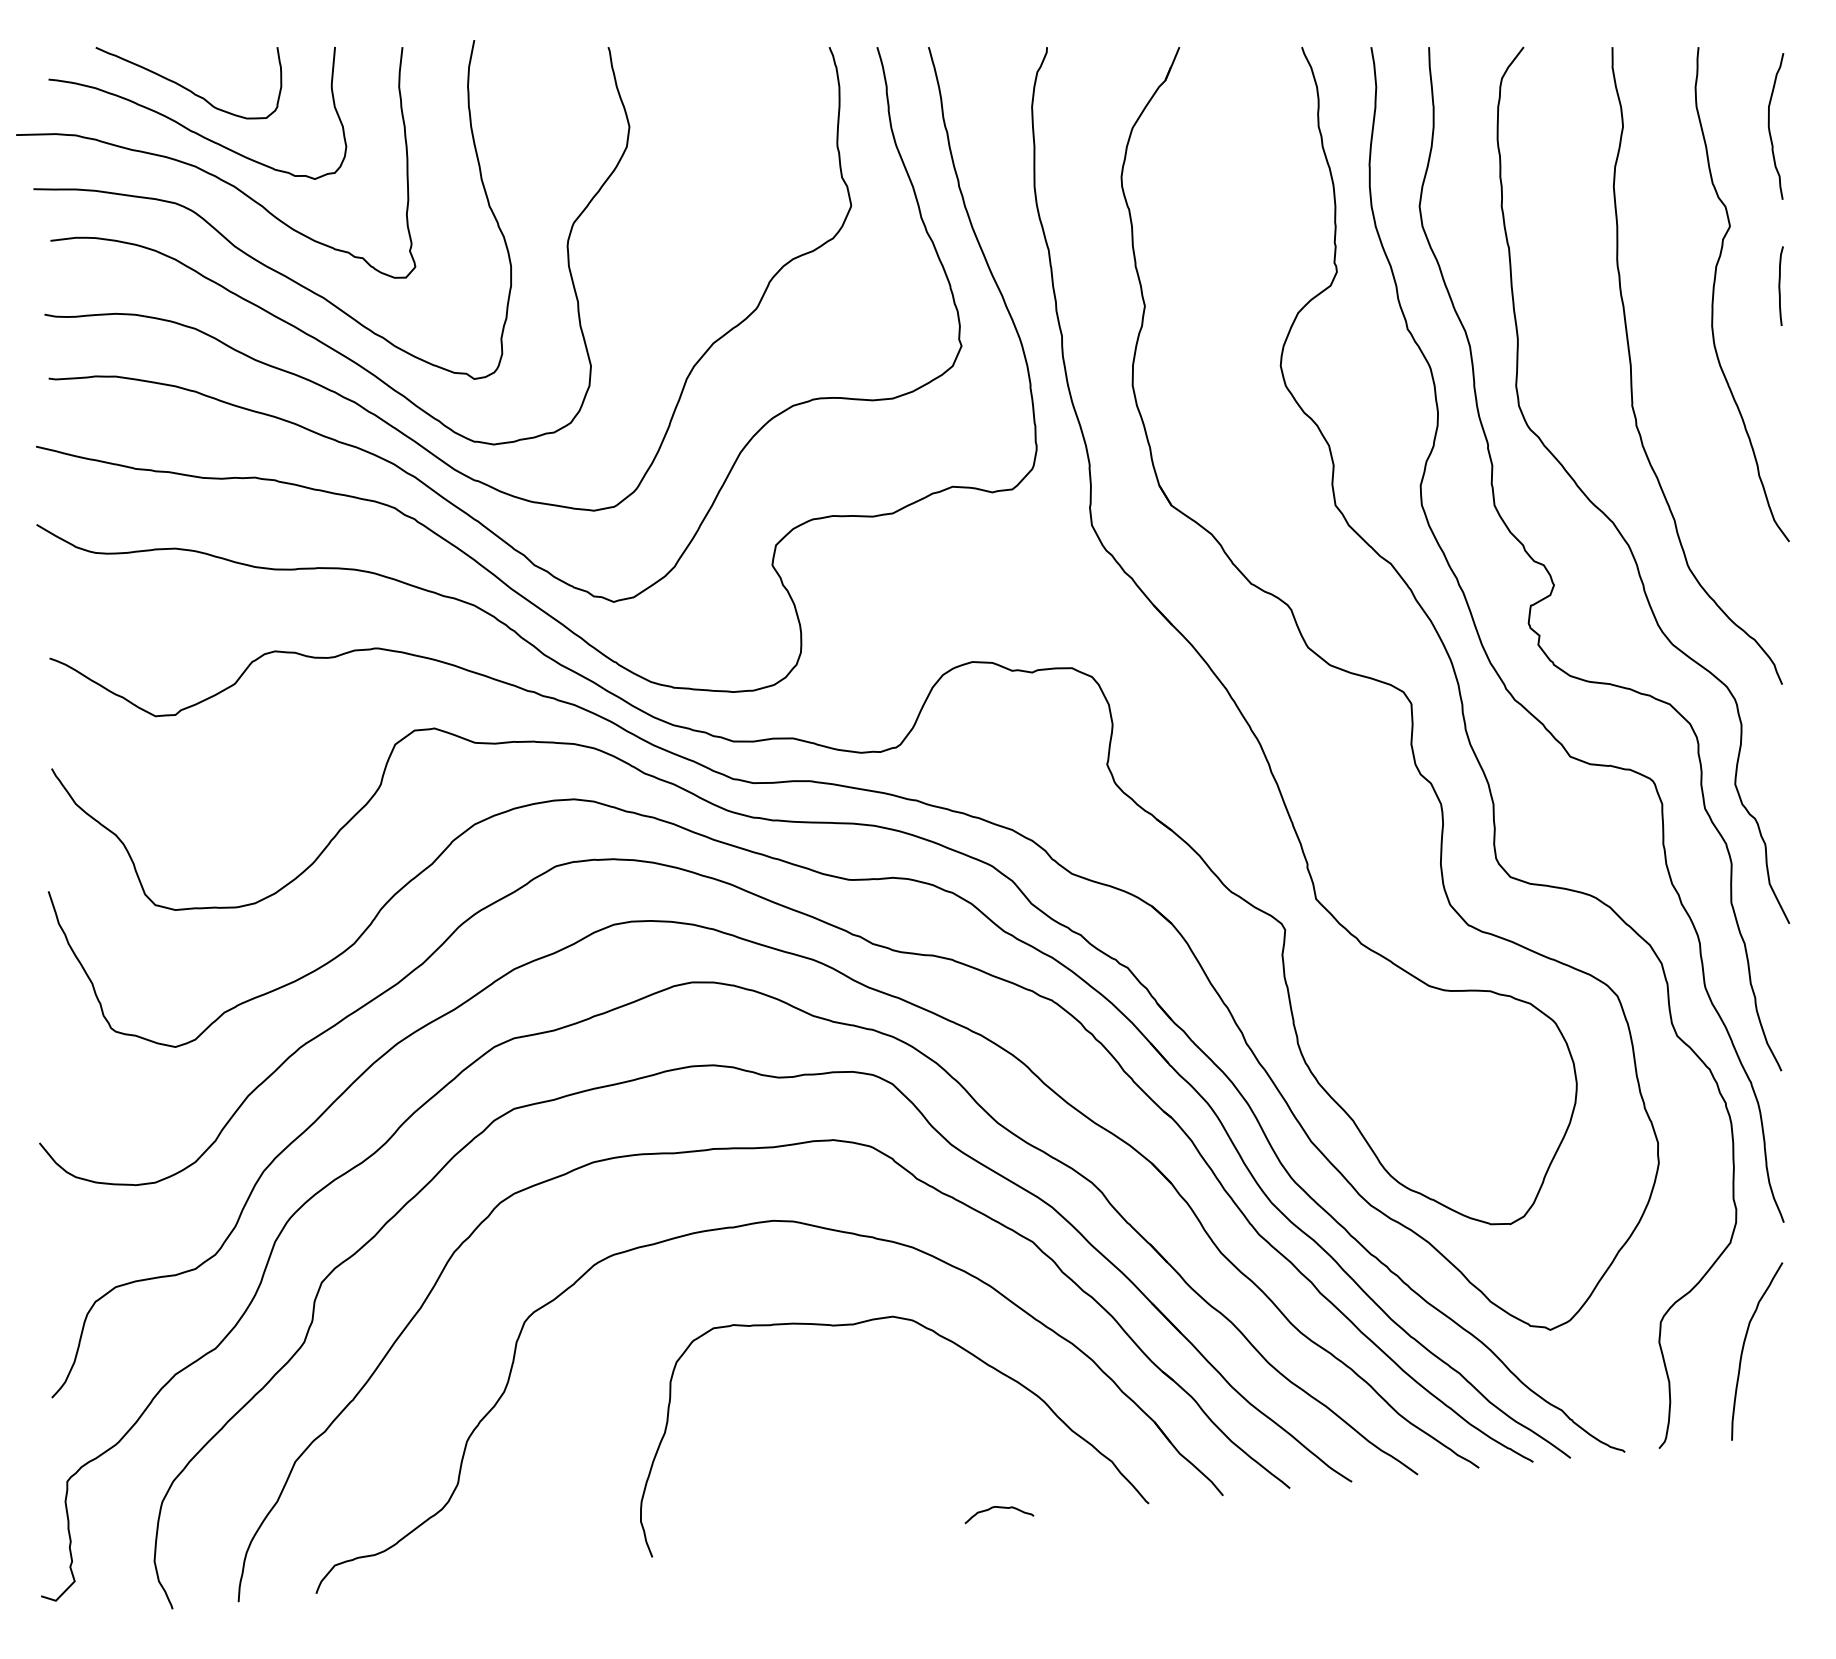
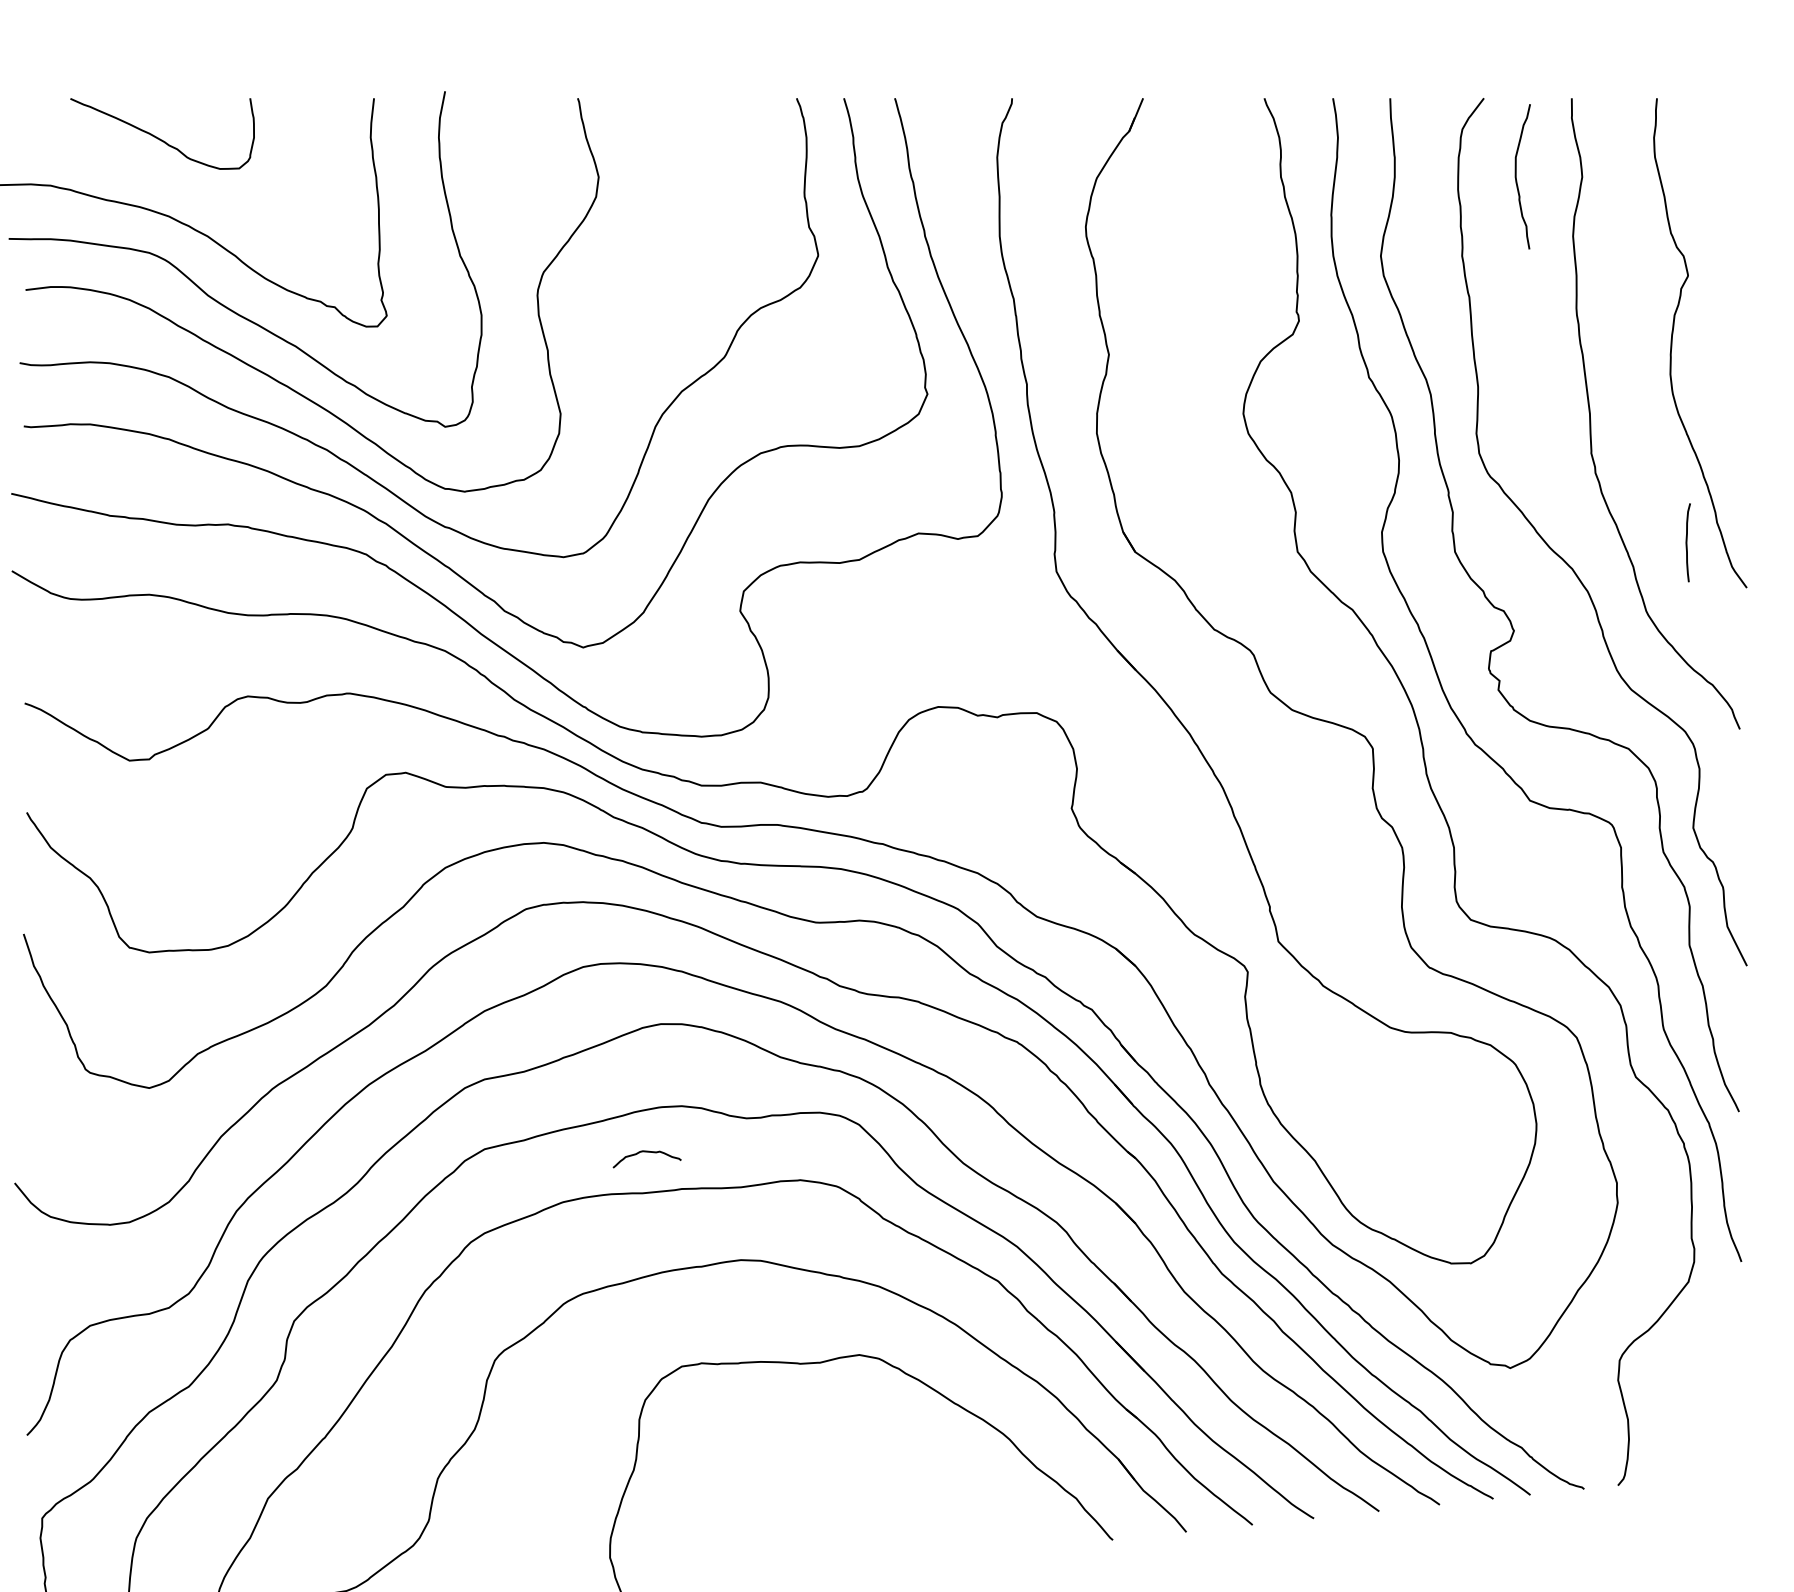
curve: (187, 127) -> (161, 177), removed
curve: (1770, 129) -> (1517, 179), moved
curve: (1780, 285) -> (1687, 542), moved
curve: (1744, 1346) -> (1702, 1384), removed
curve: (999, 1508) -> (647, 1152), moved

